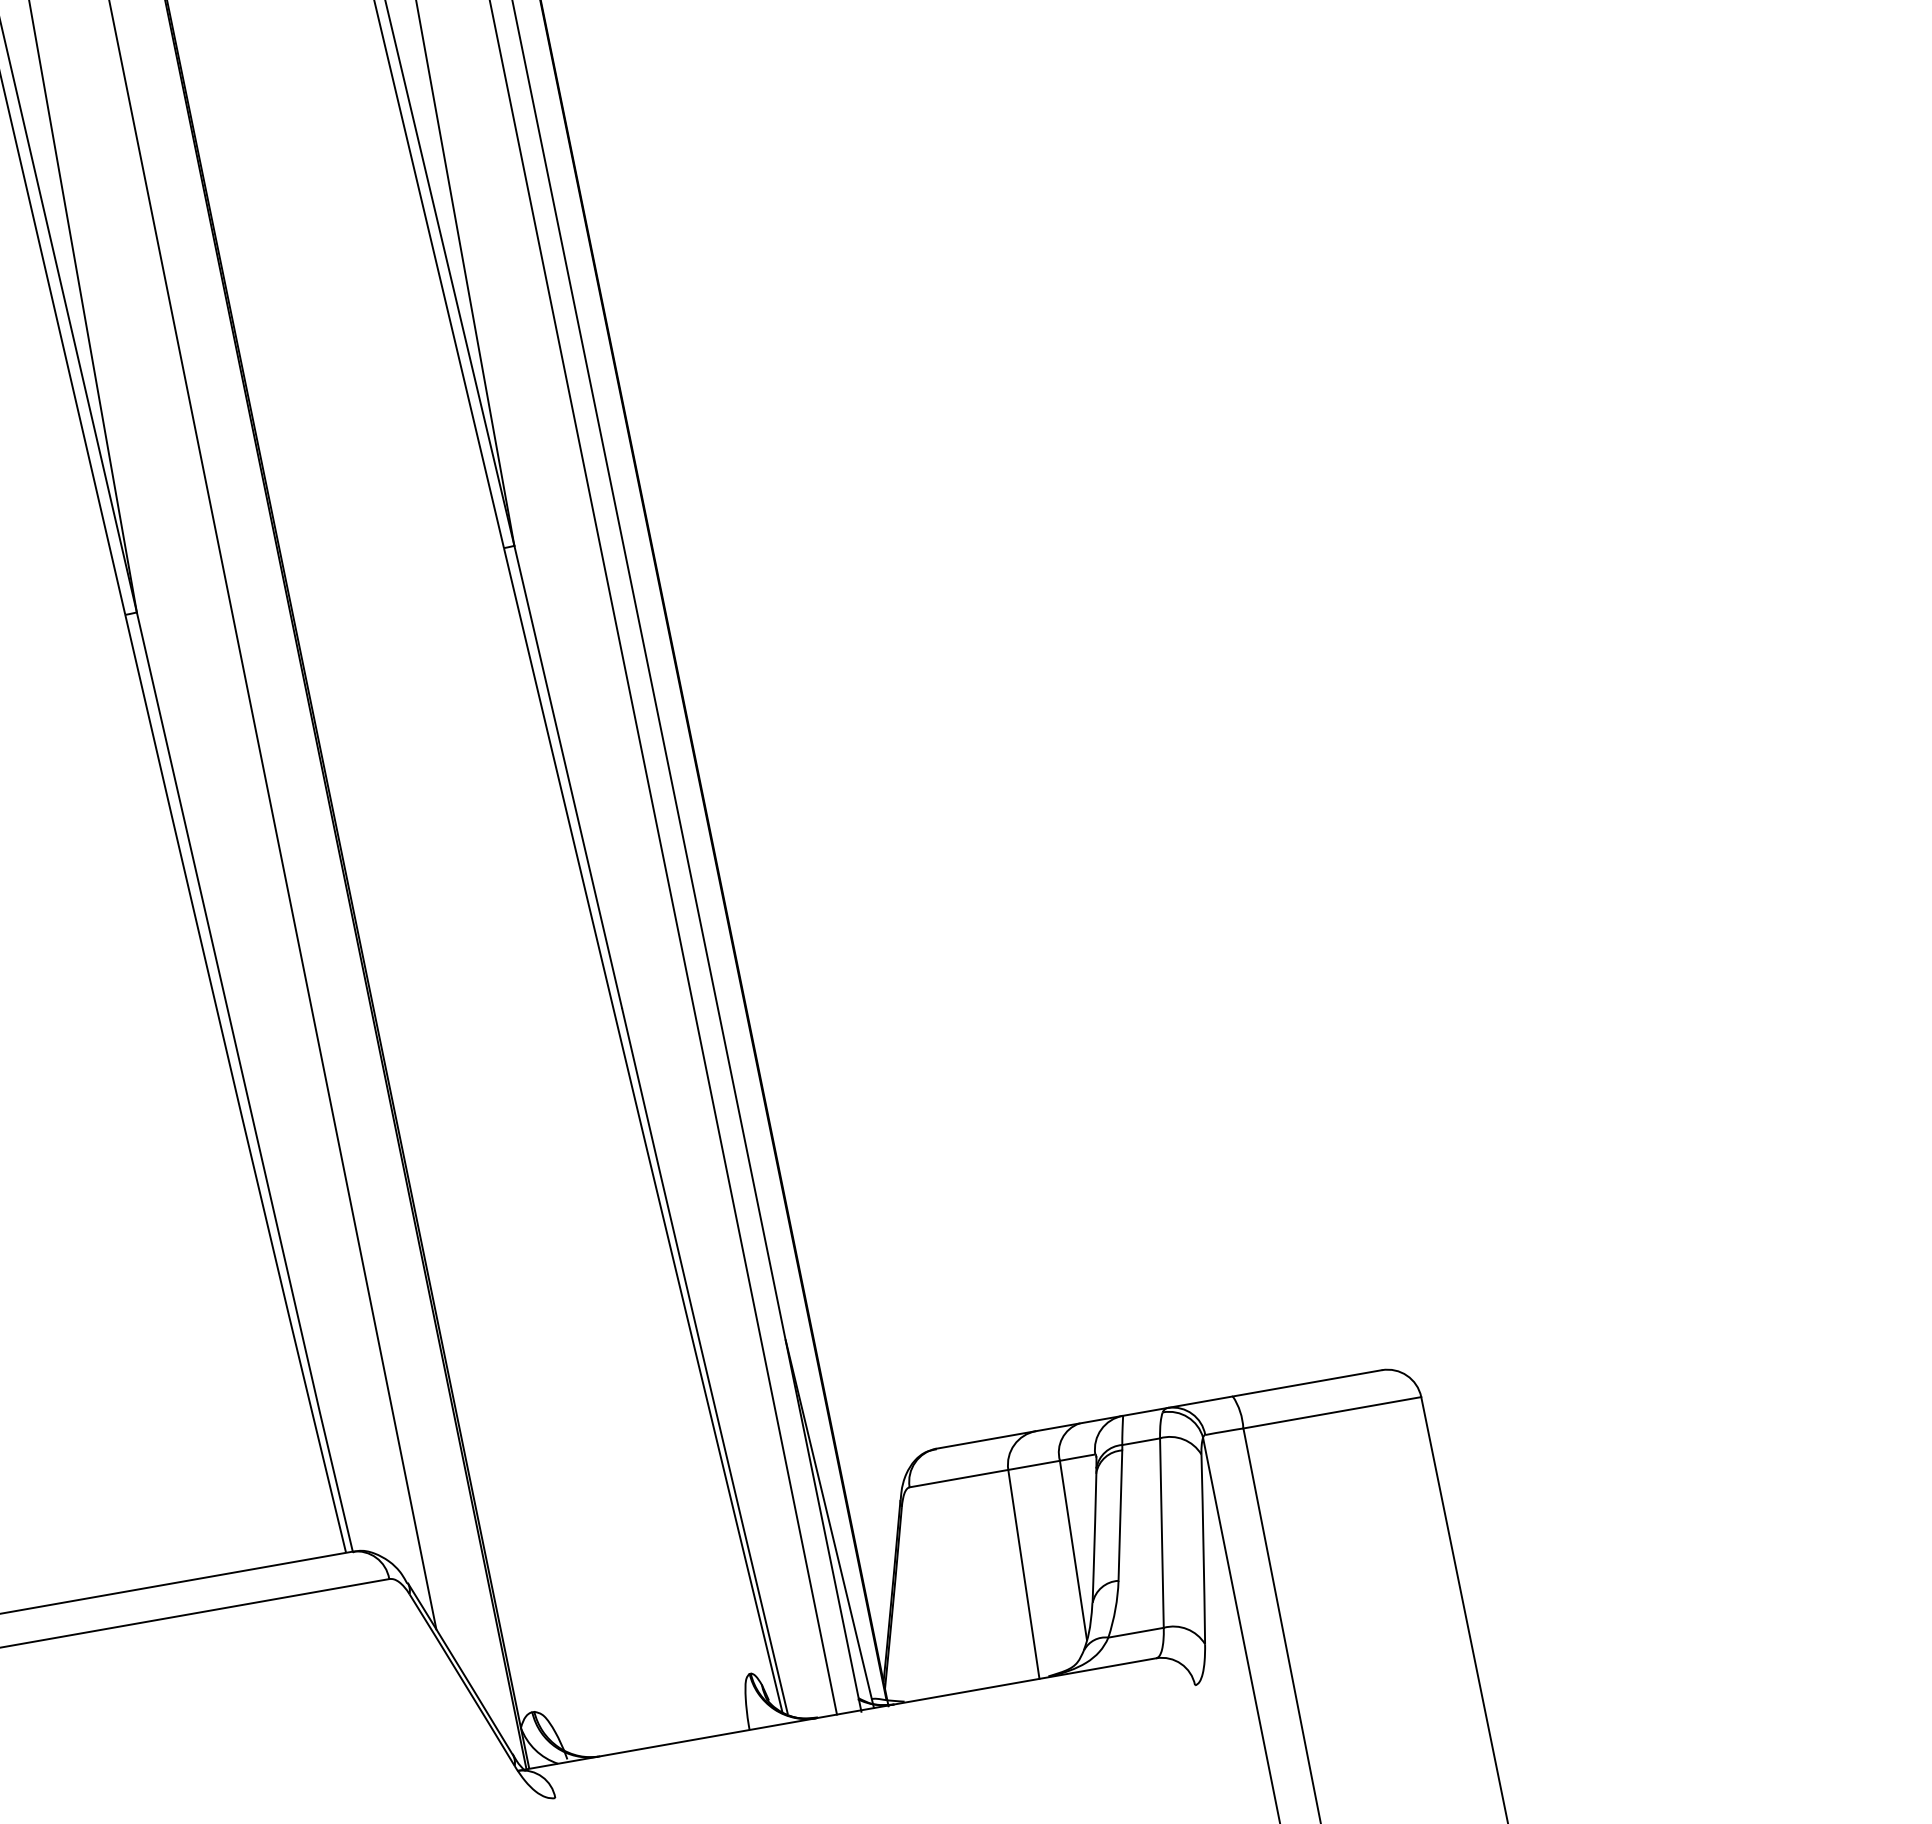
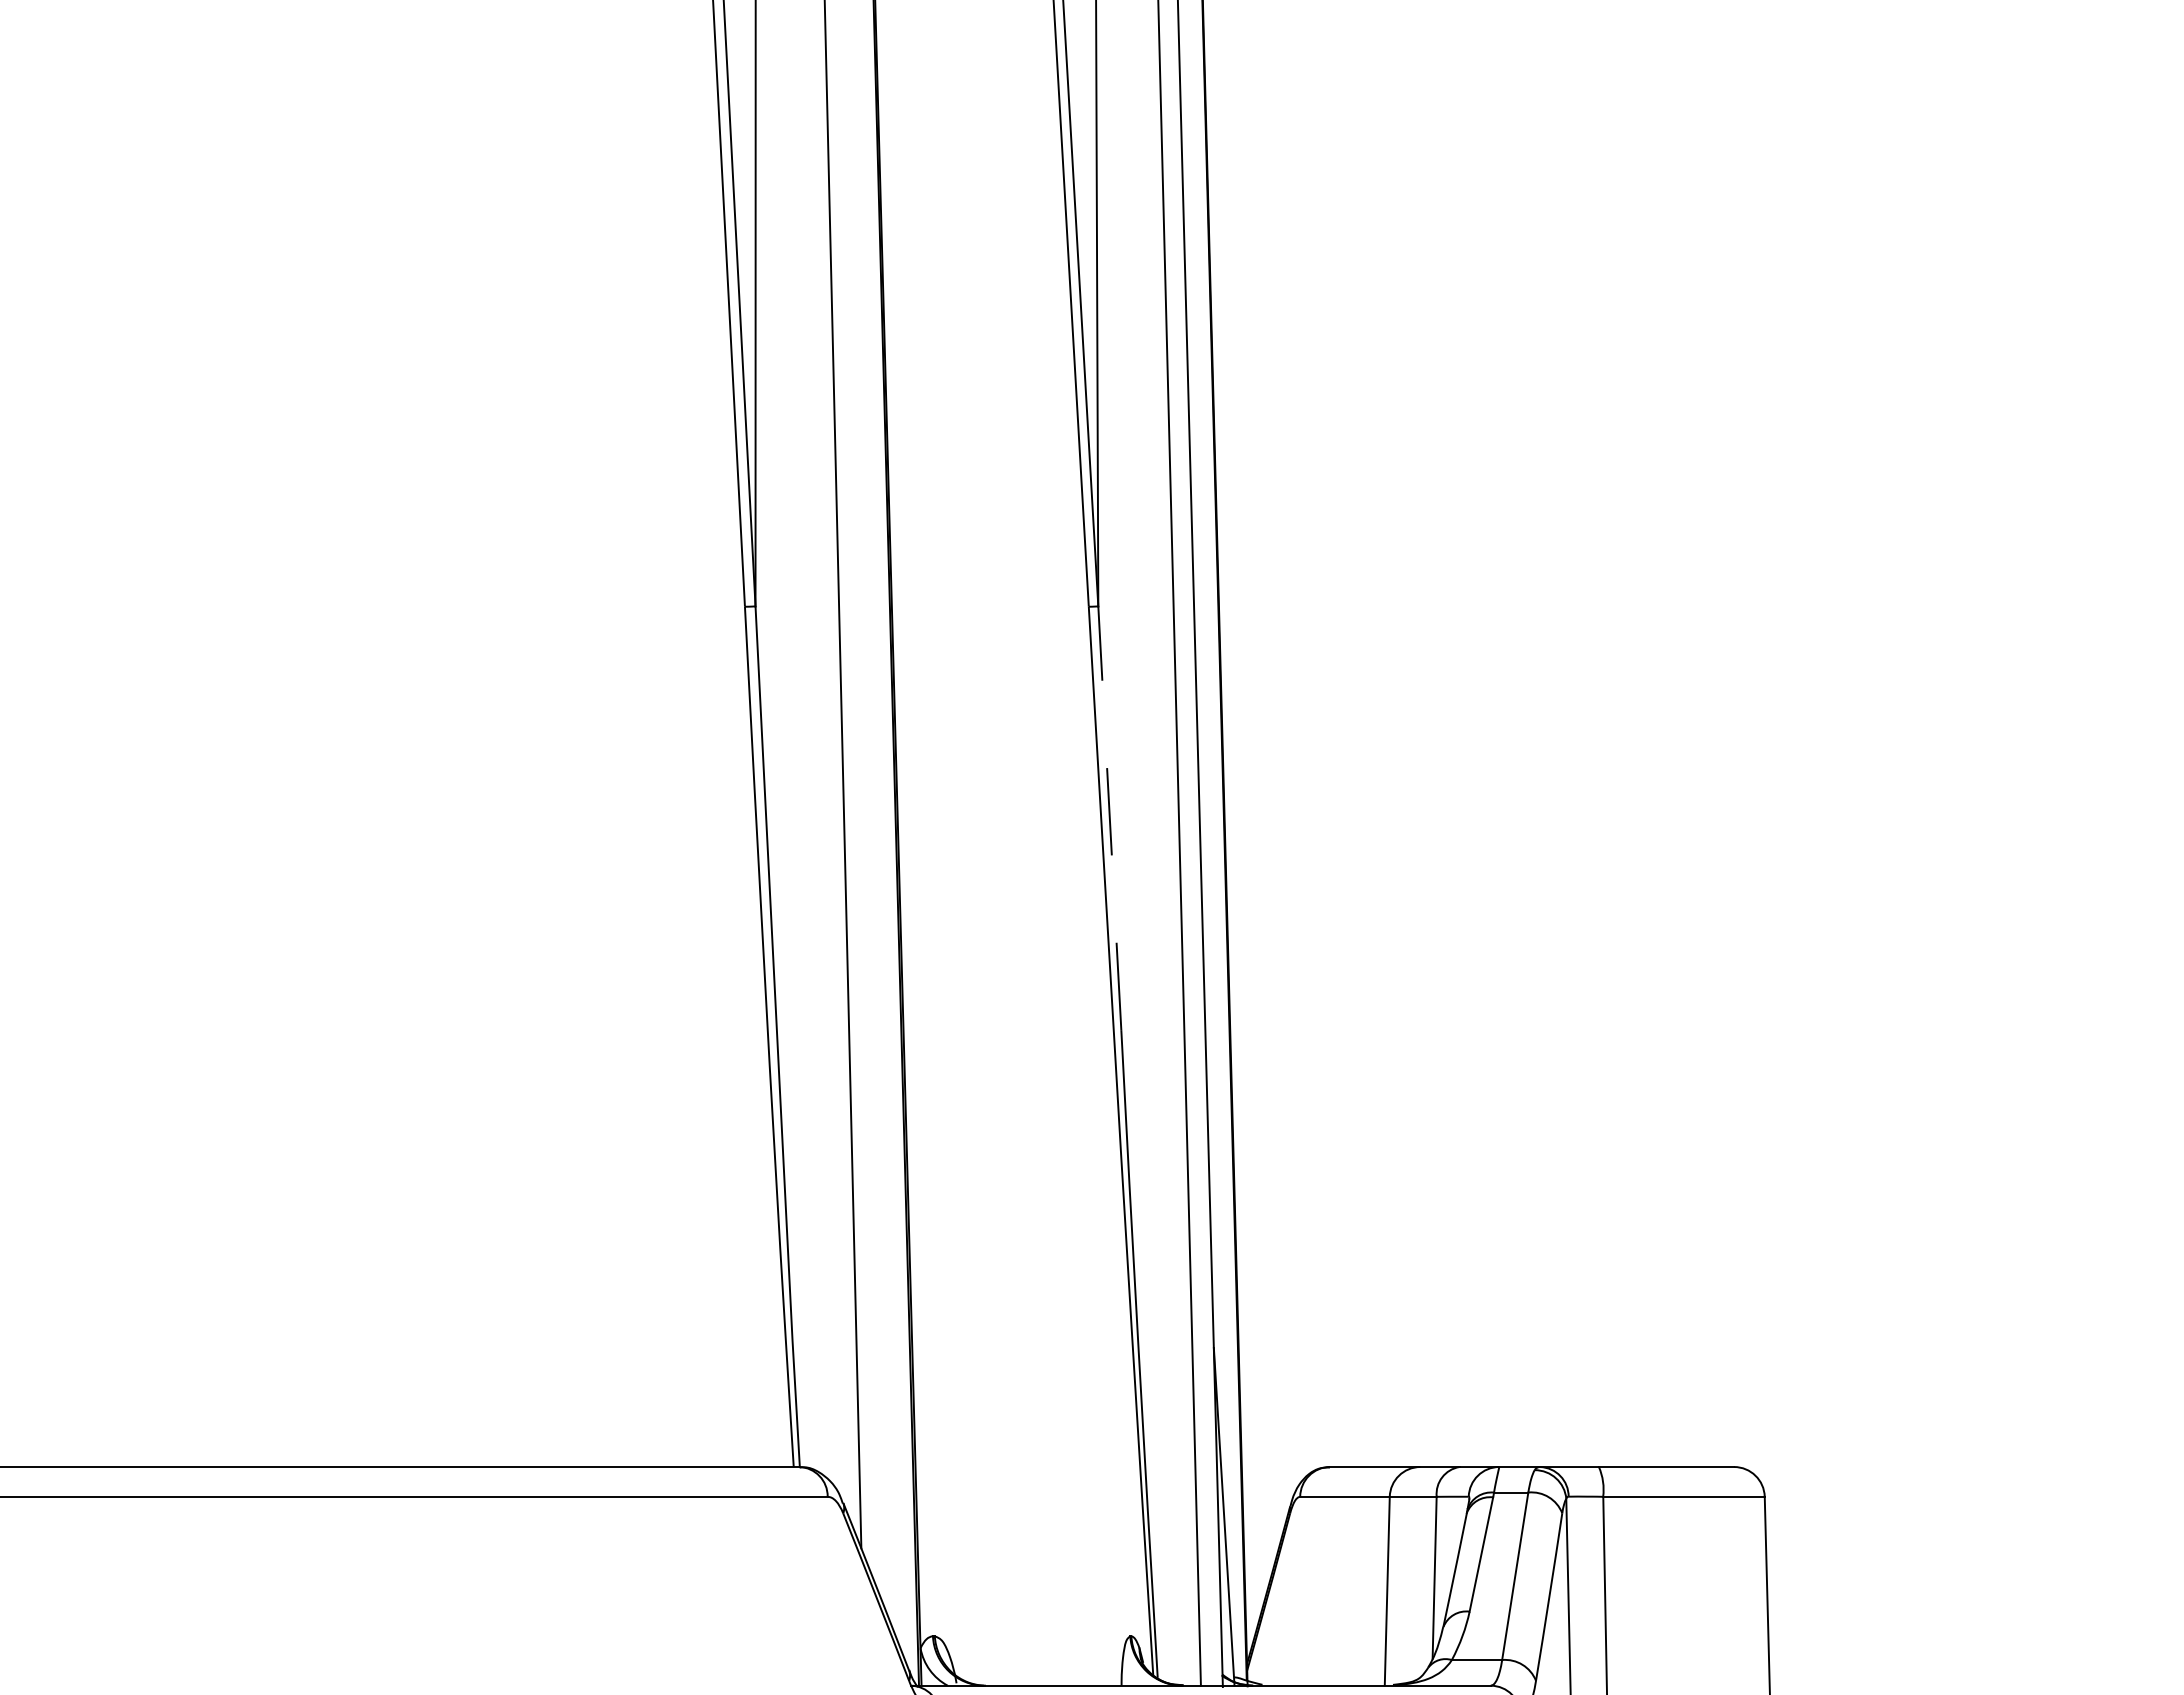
line: (567, 776) -> (1109, 817), solid -> dashed

